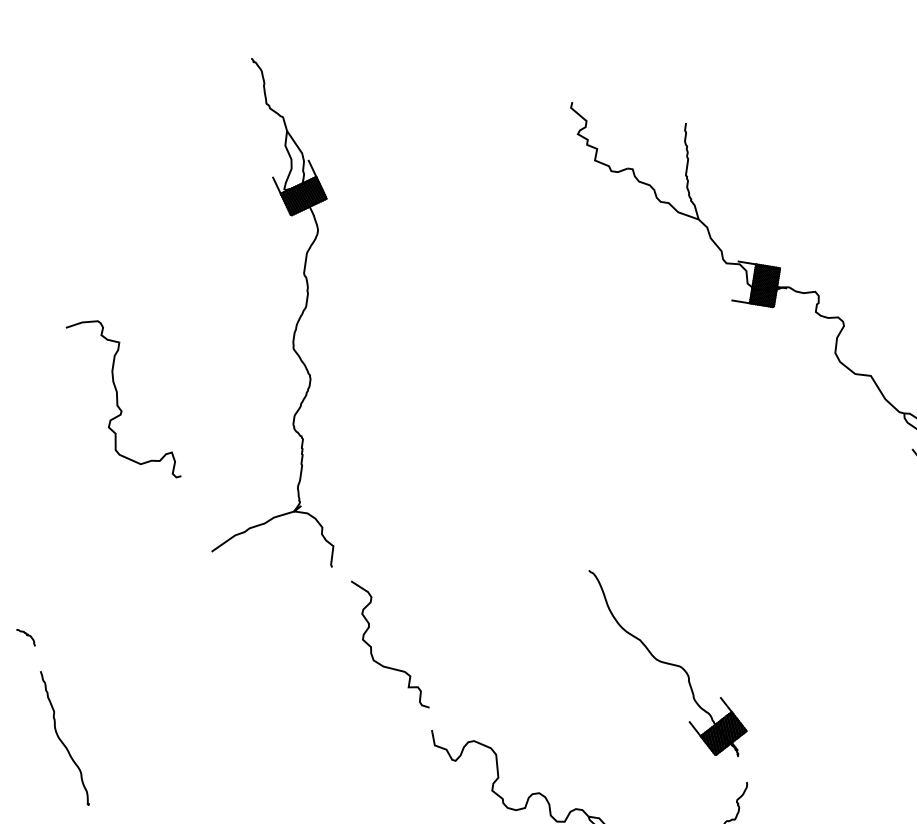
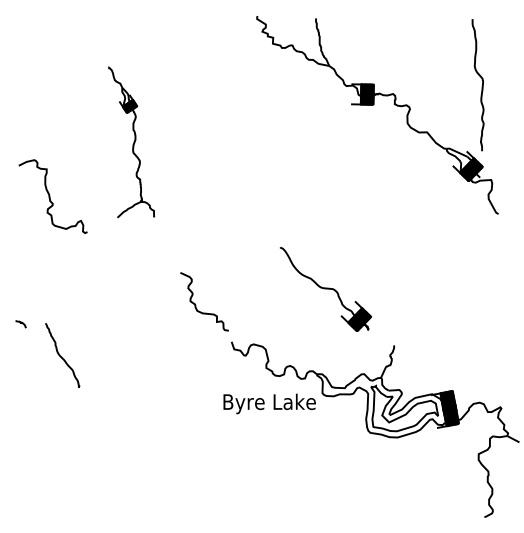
part: (291, 313) -> (131, 142), size x0.6
part: (665, 665) -> (325, 289), moved
curve: (62, 740) -> (61, 356), moved

